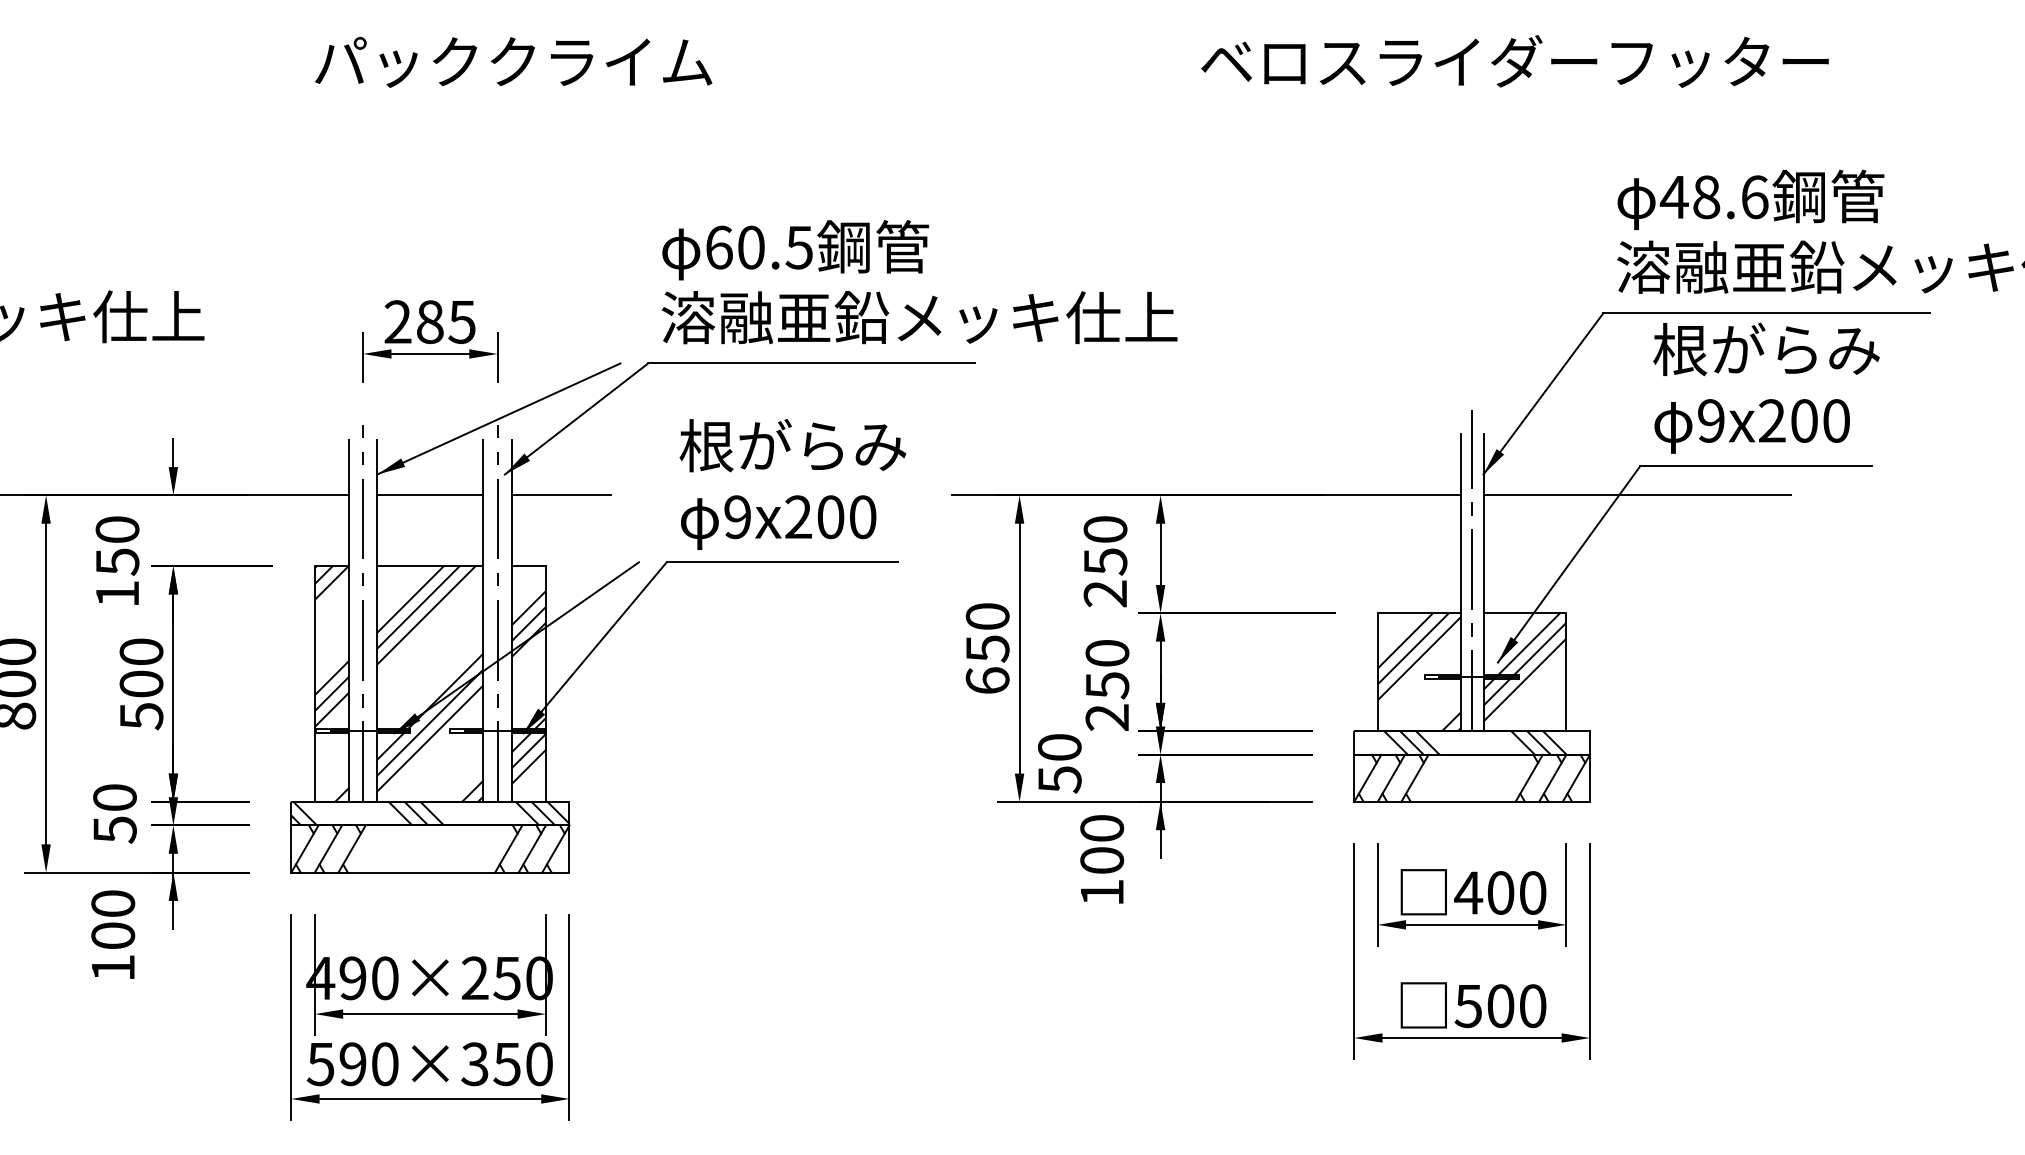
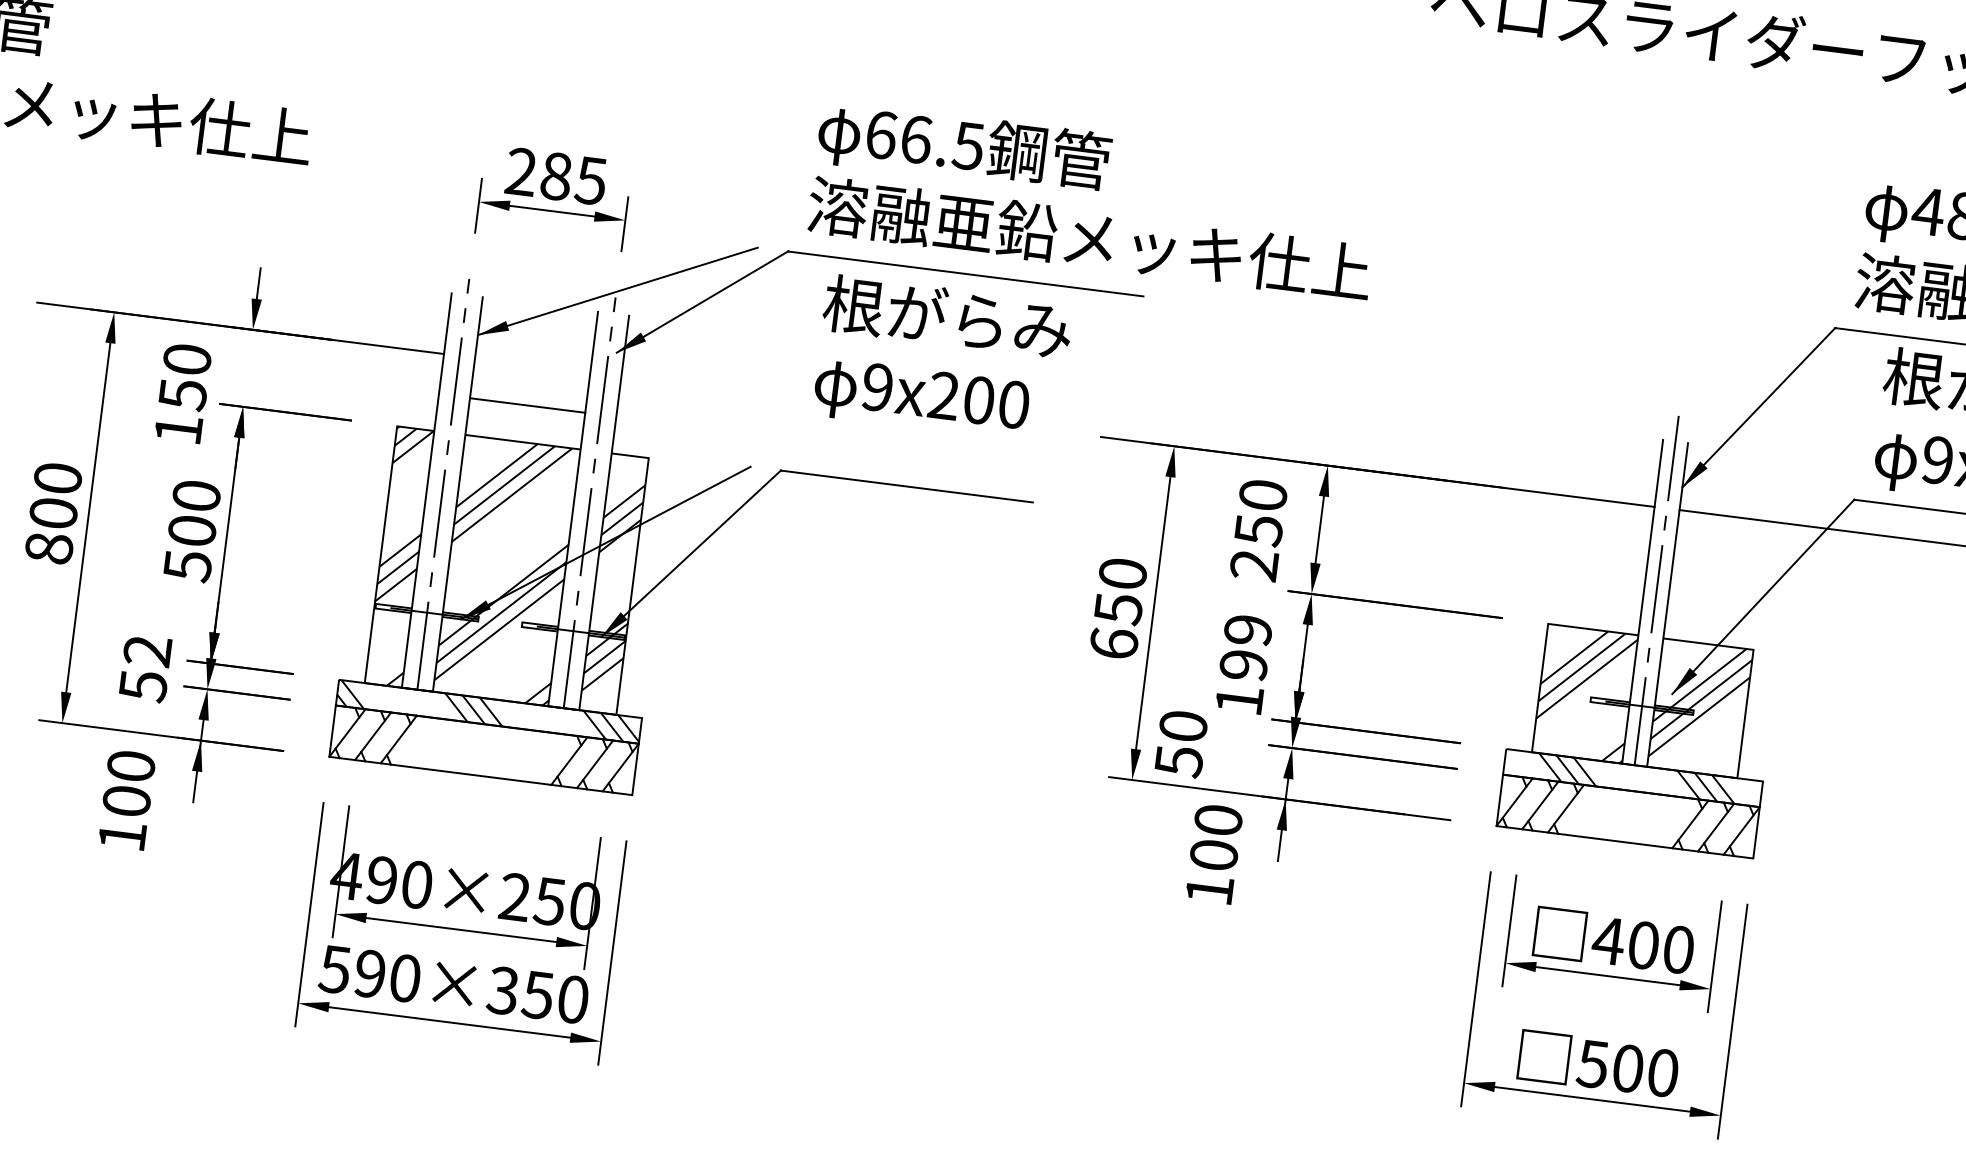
text: (751, 247) -> (916, 139), 60.5 -> 66.5
text: (792, 484) -> (941, 359), moved
line: (430, 495) -> (527, 405), moved
line: (560, 495) -> (674, 383), removed
text: (1107, 685) -> (1243, 665), 250 -> 199
text: (114, 797) -> (147, 650), 50 -> 52

